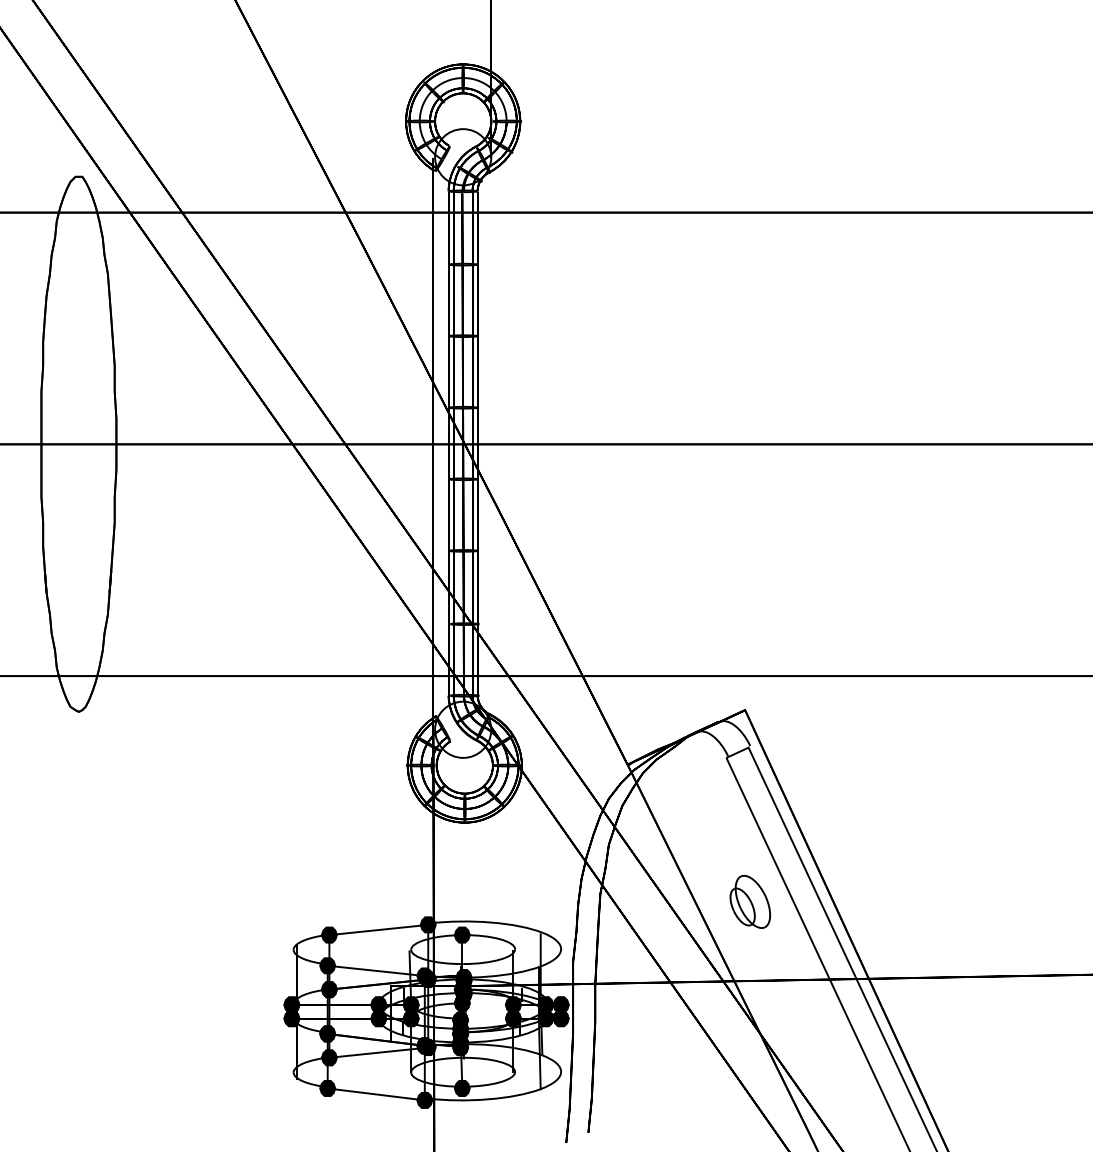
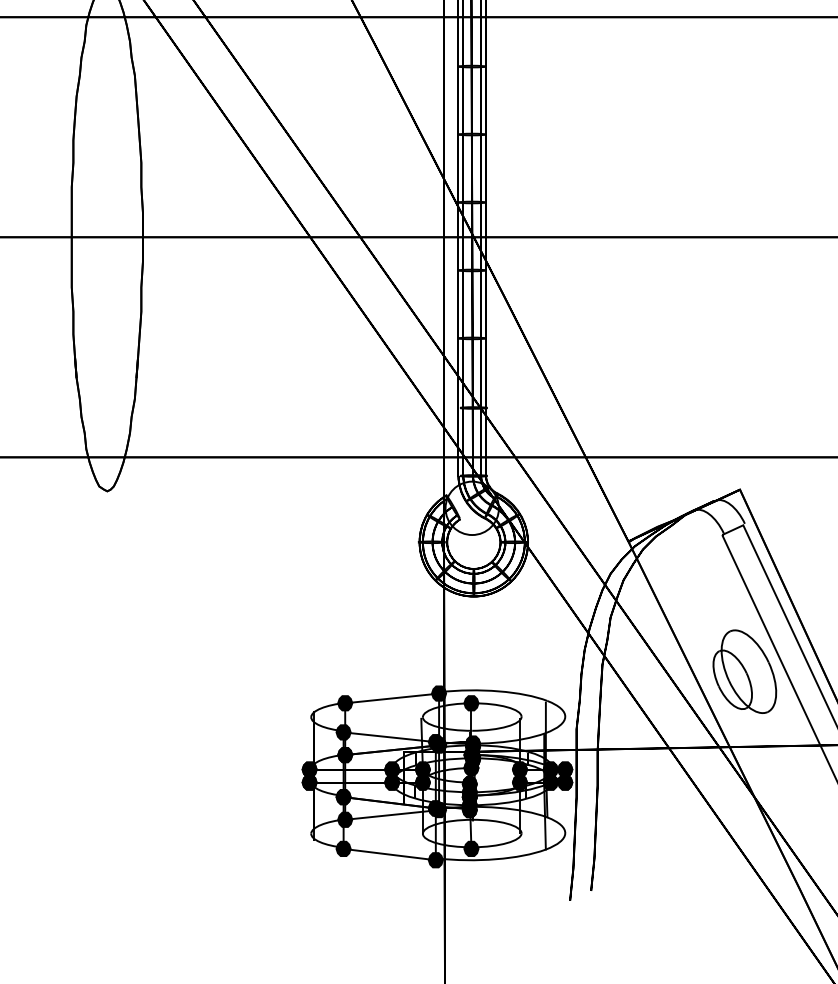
part: (750, 901) -> (745, 671), size x1.67

